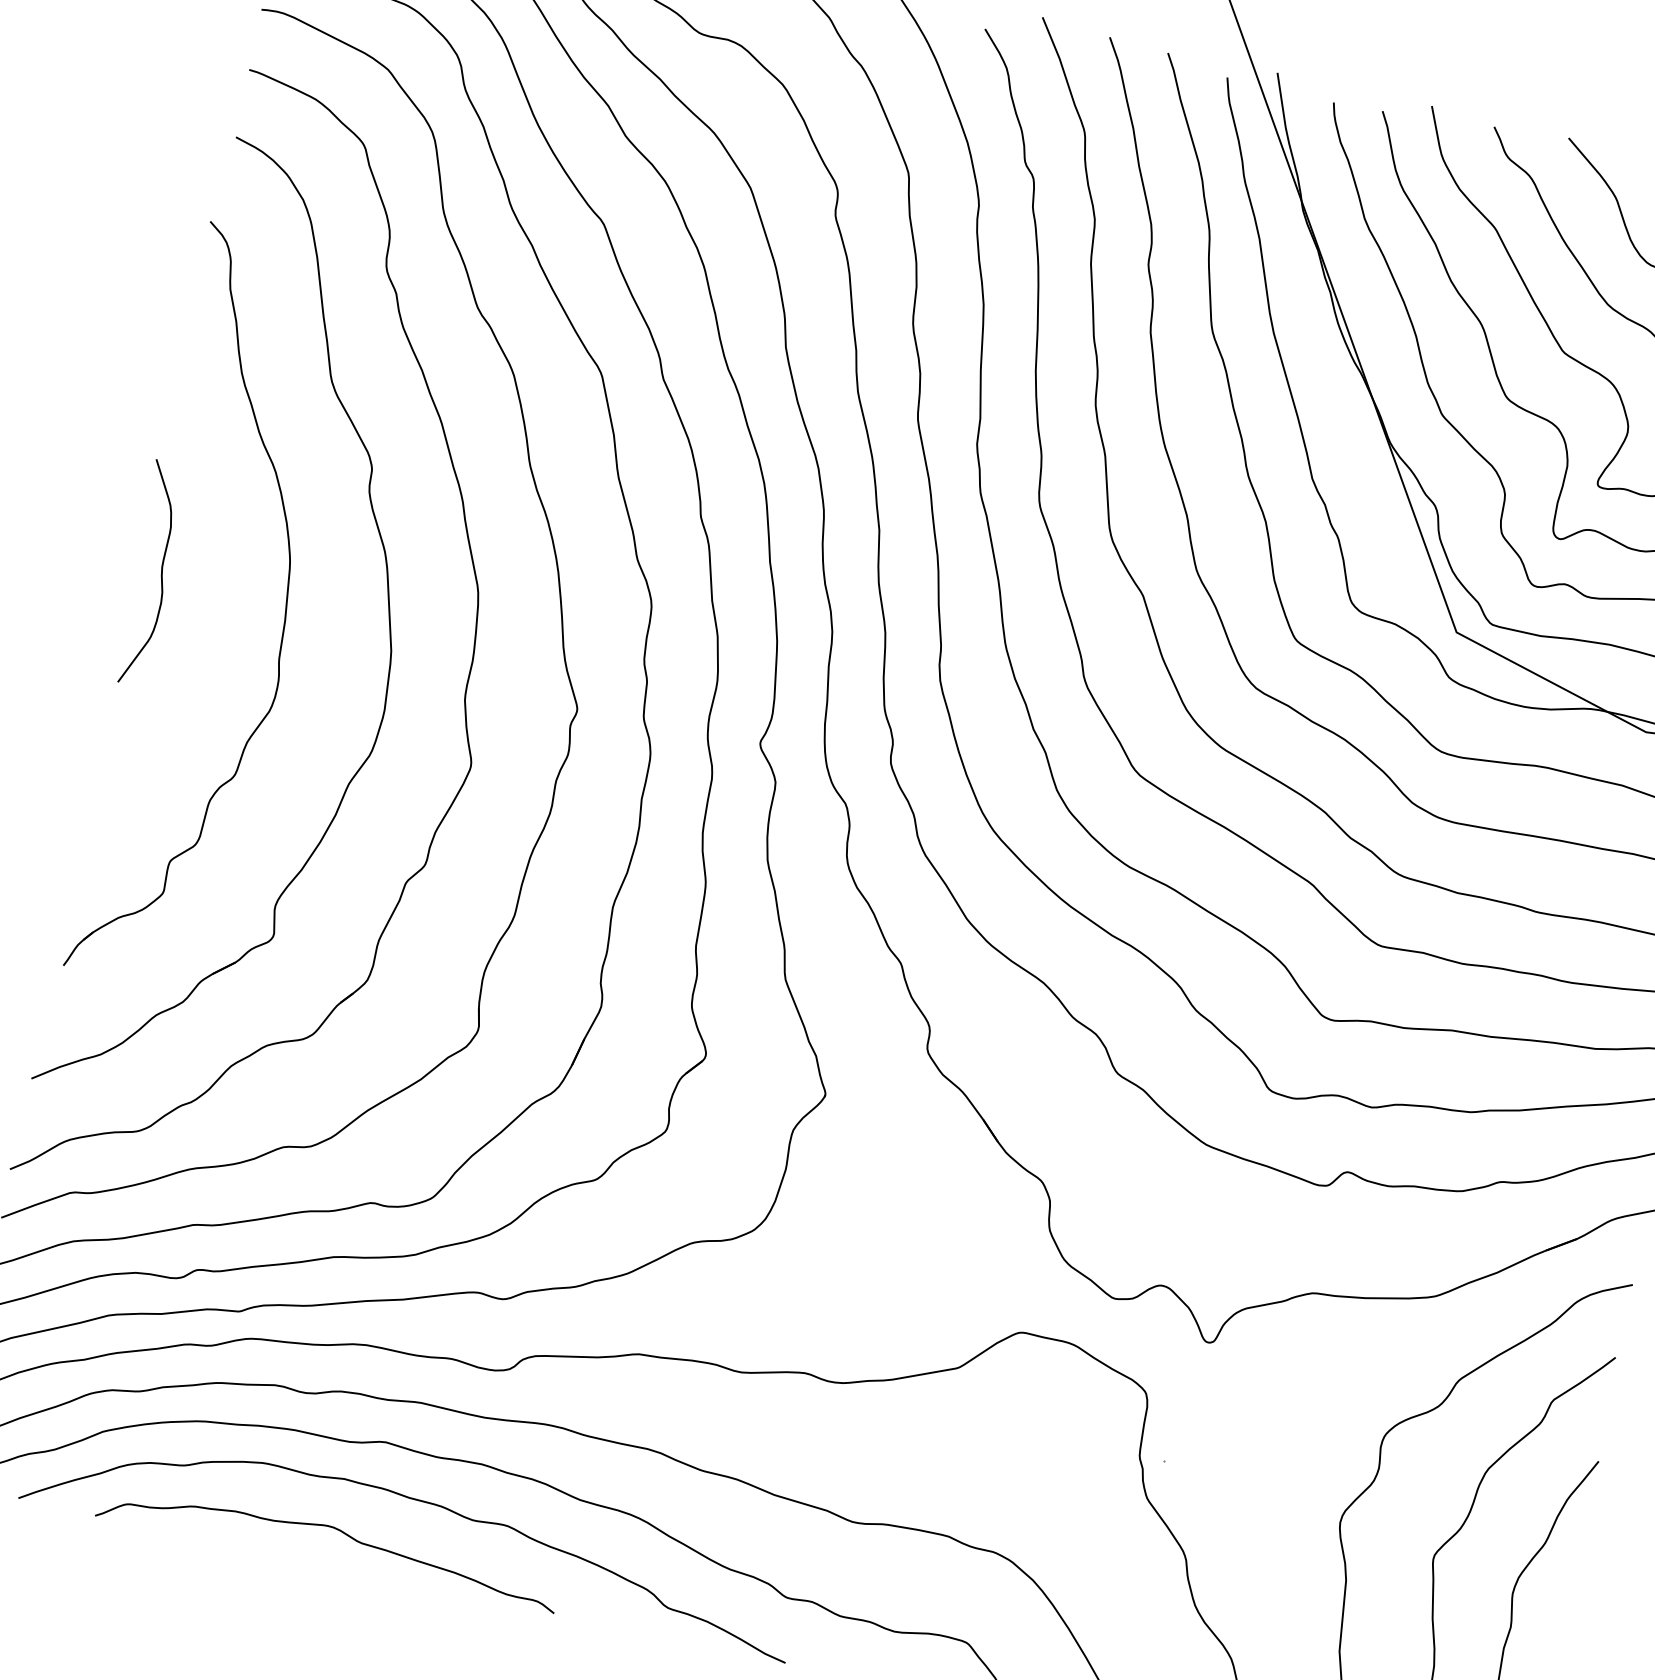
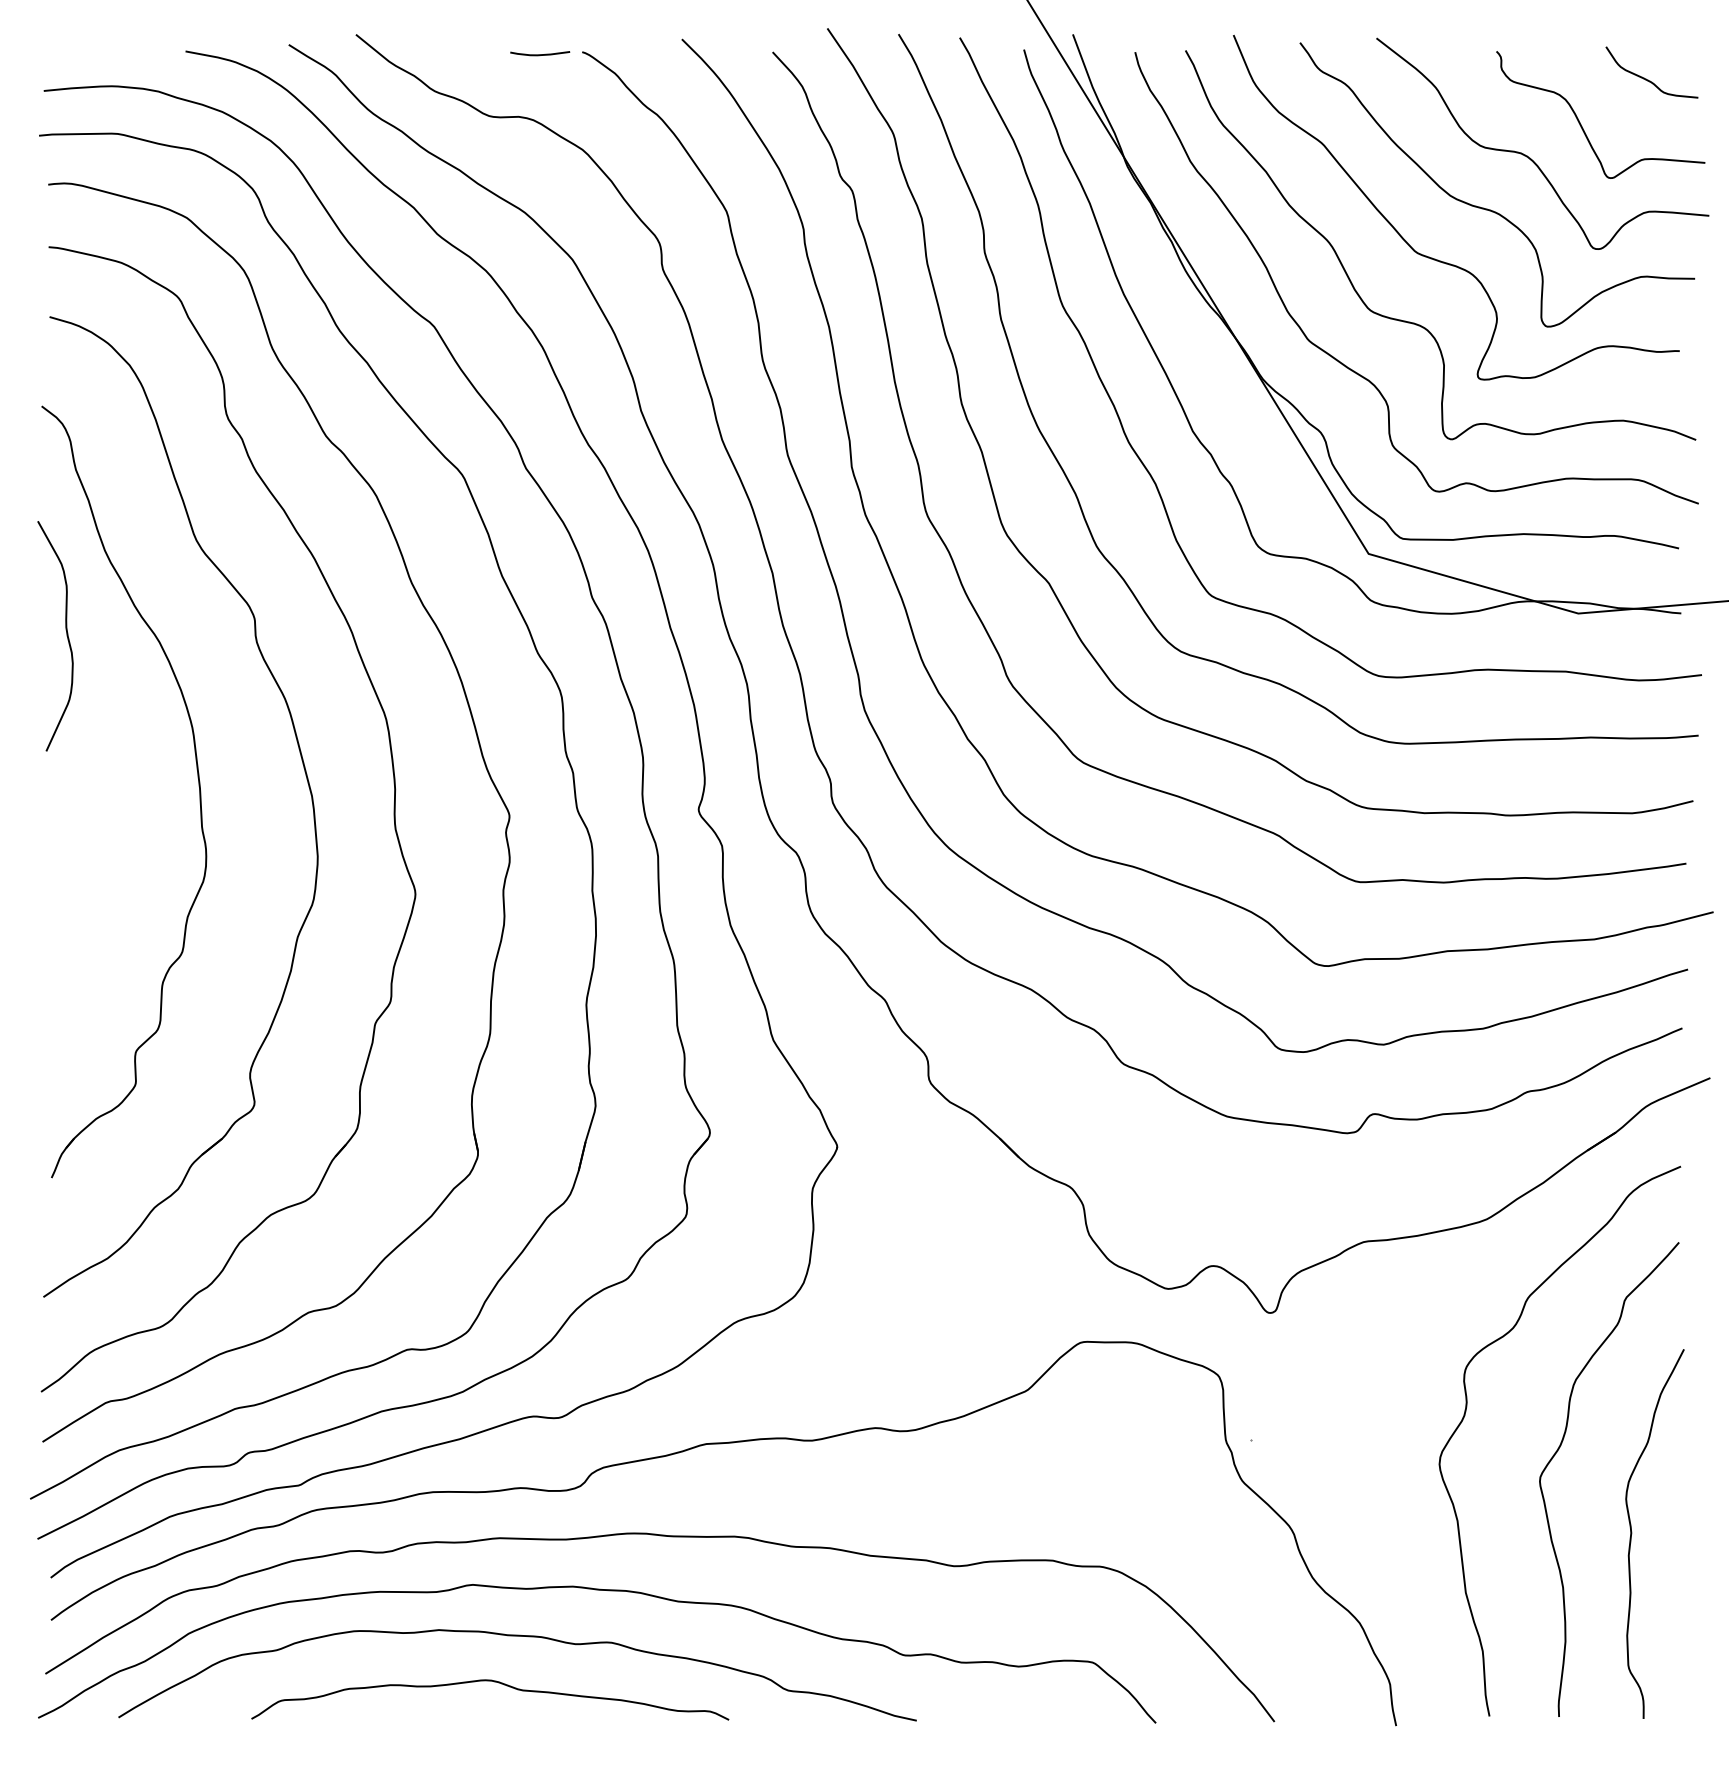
curve: (160, 575) -> (66, 636), moved
curve: (336, 1529) -> (494, 1682), moved

